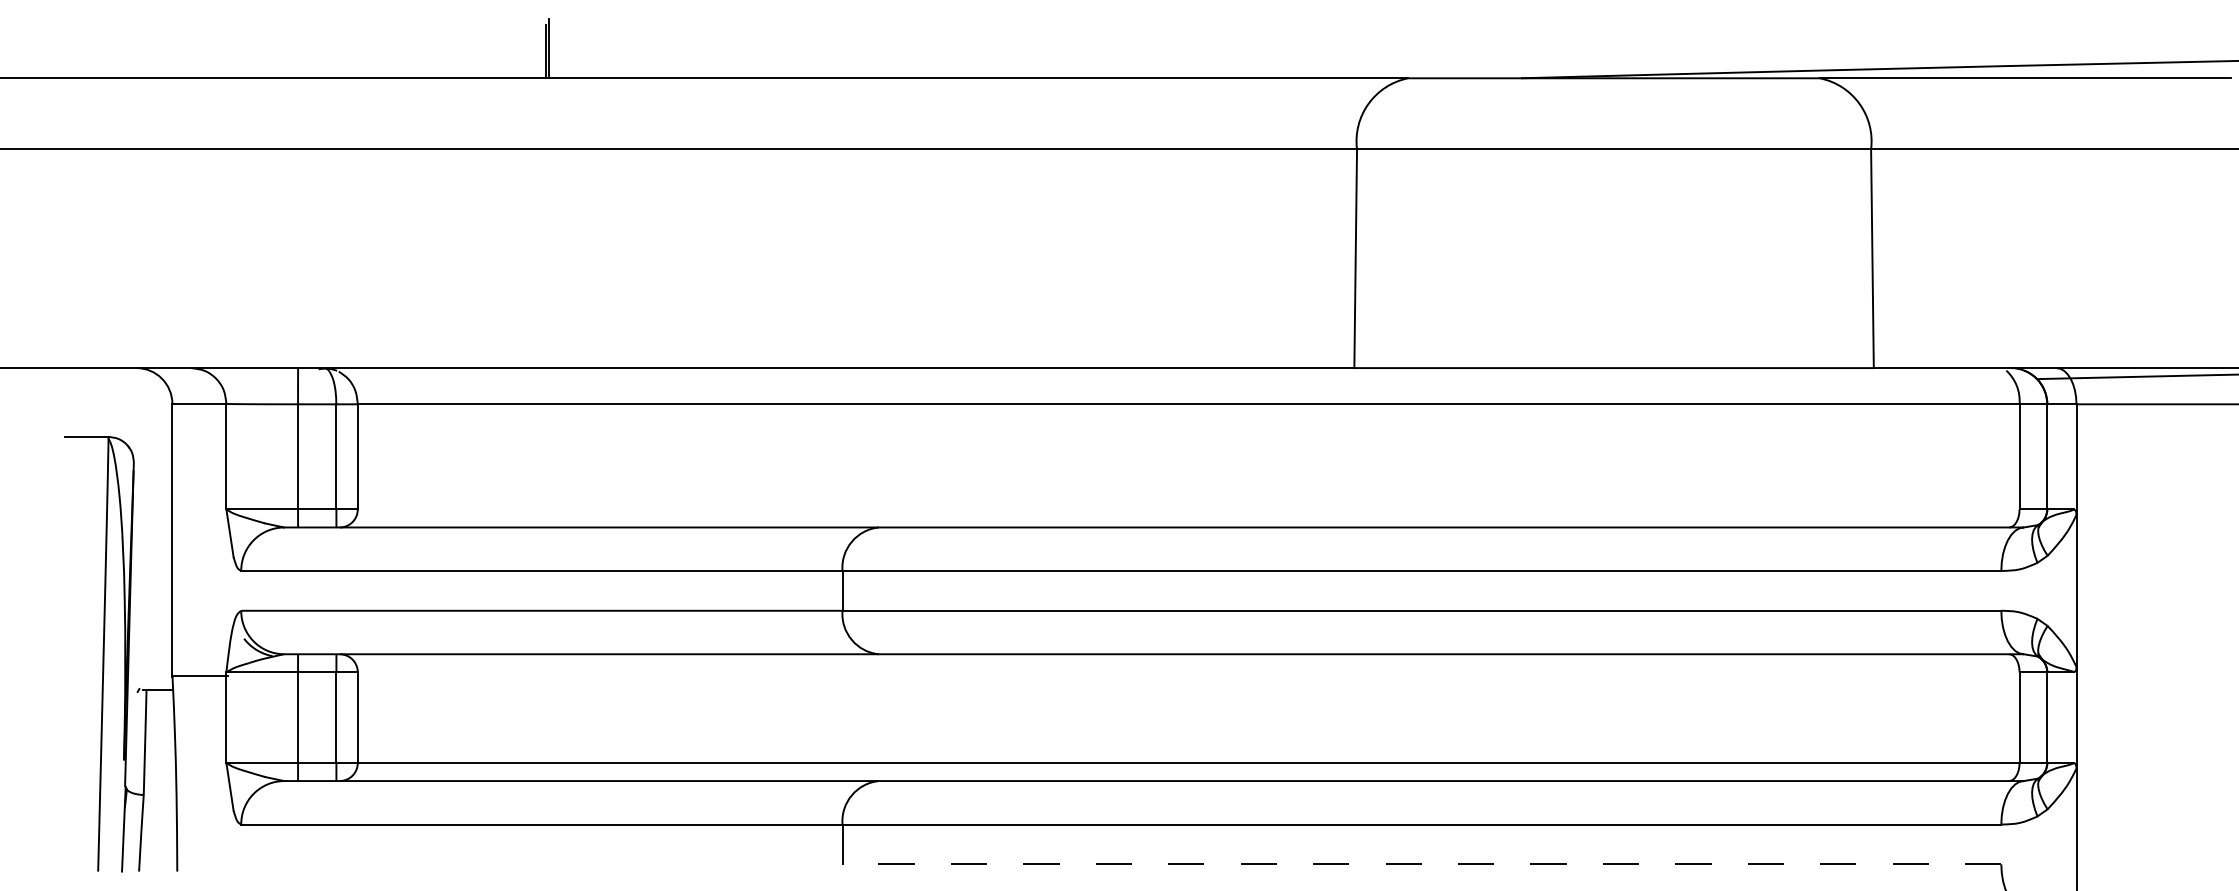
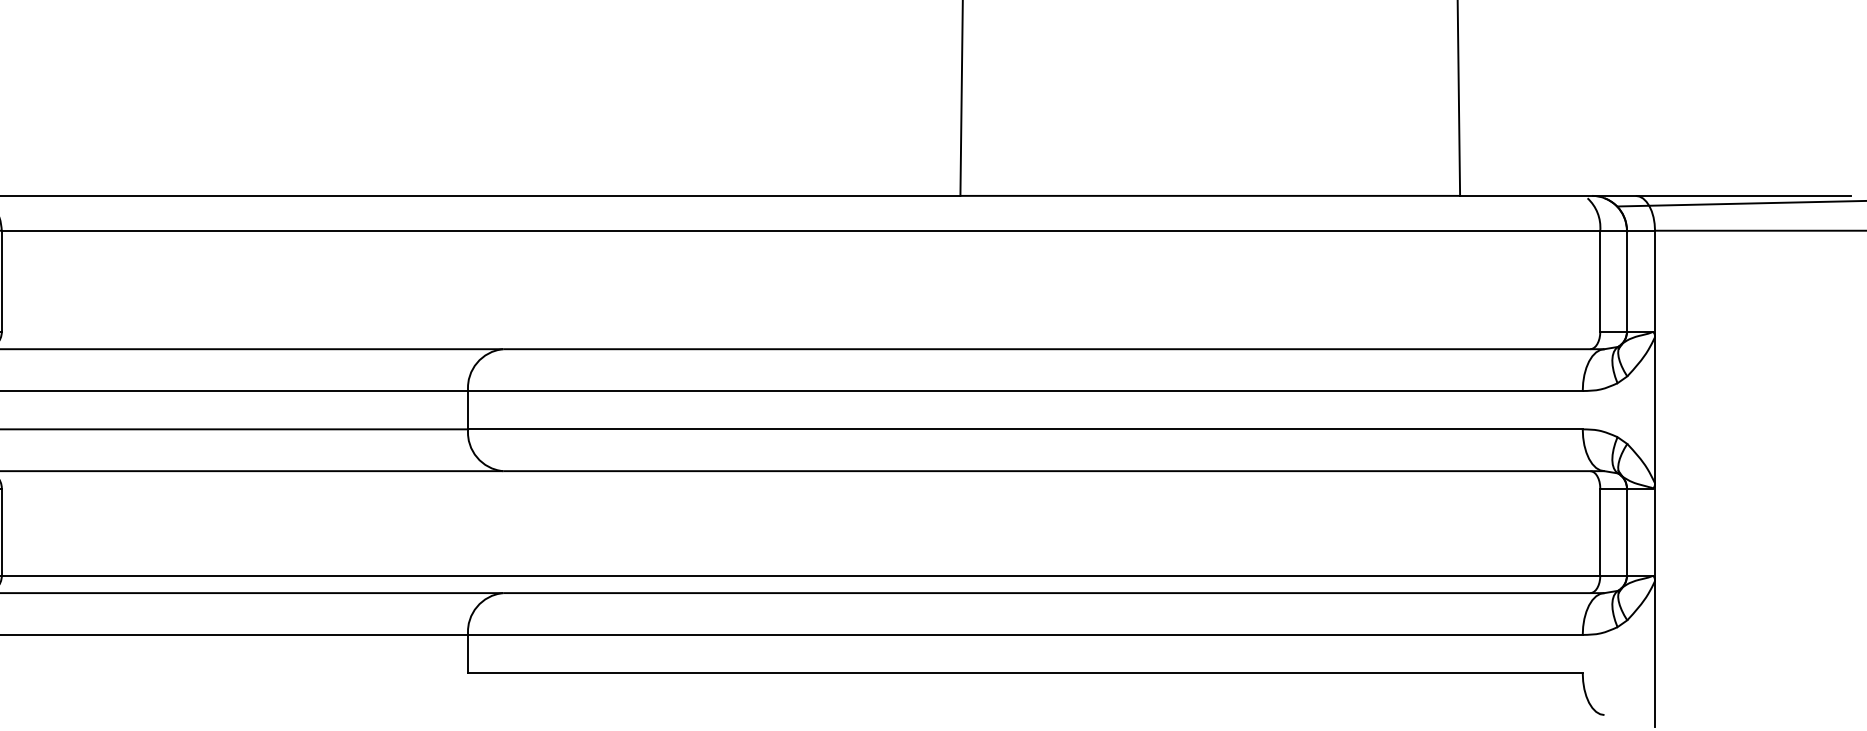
line: (1421, 864) -> (1025, 673), dashed -> solid

